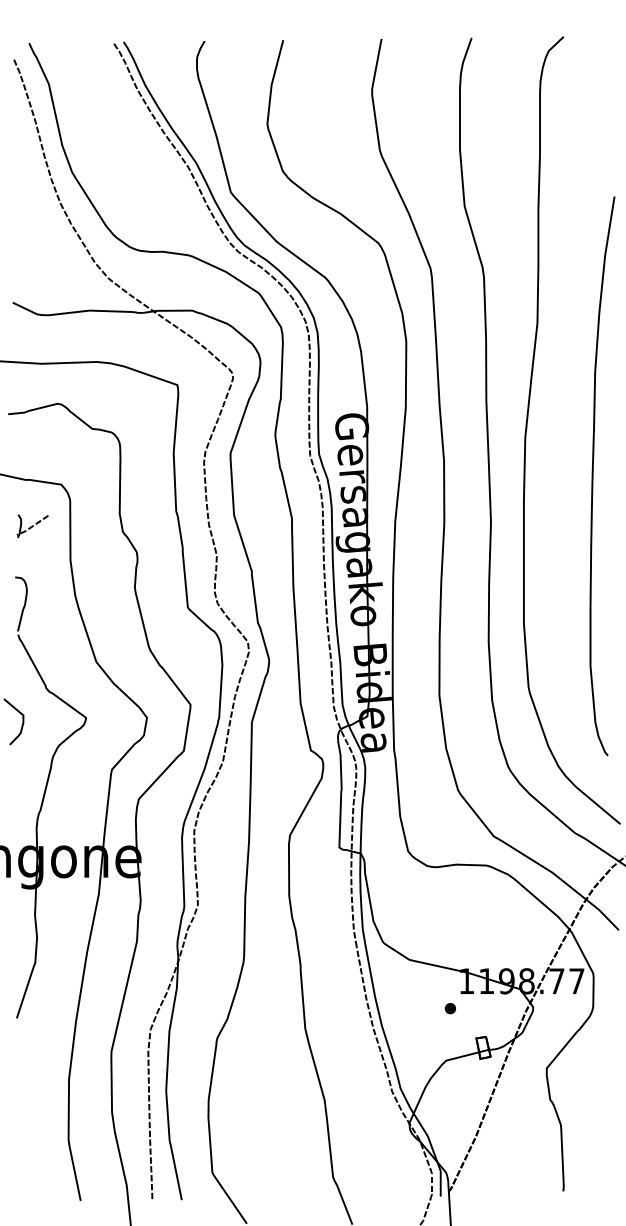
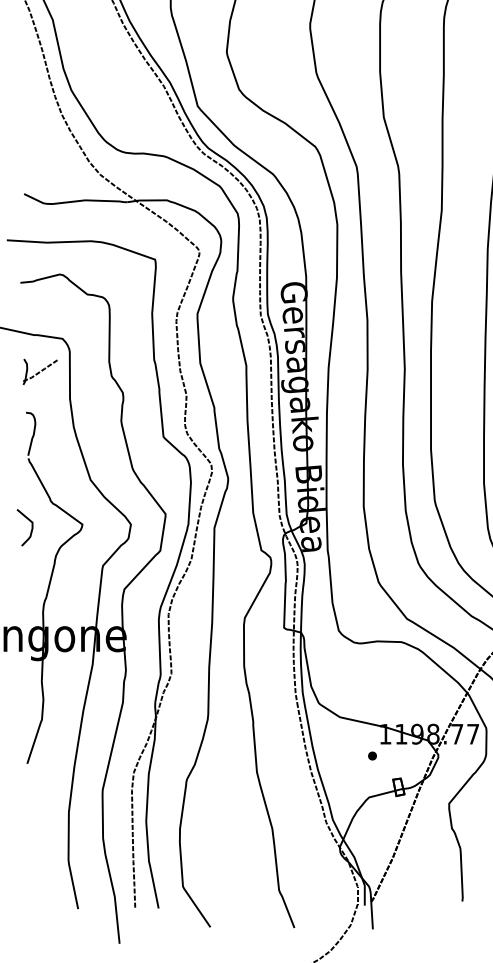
part: (32, 526) -> (39, 372), size x1.4

